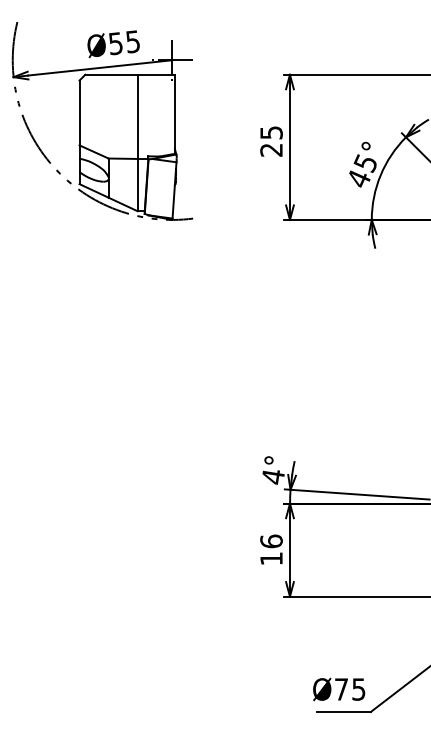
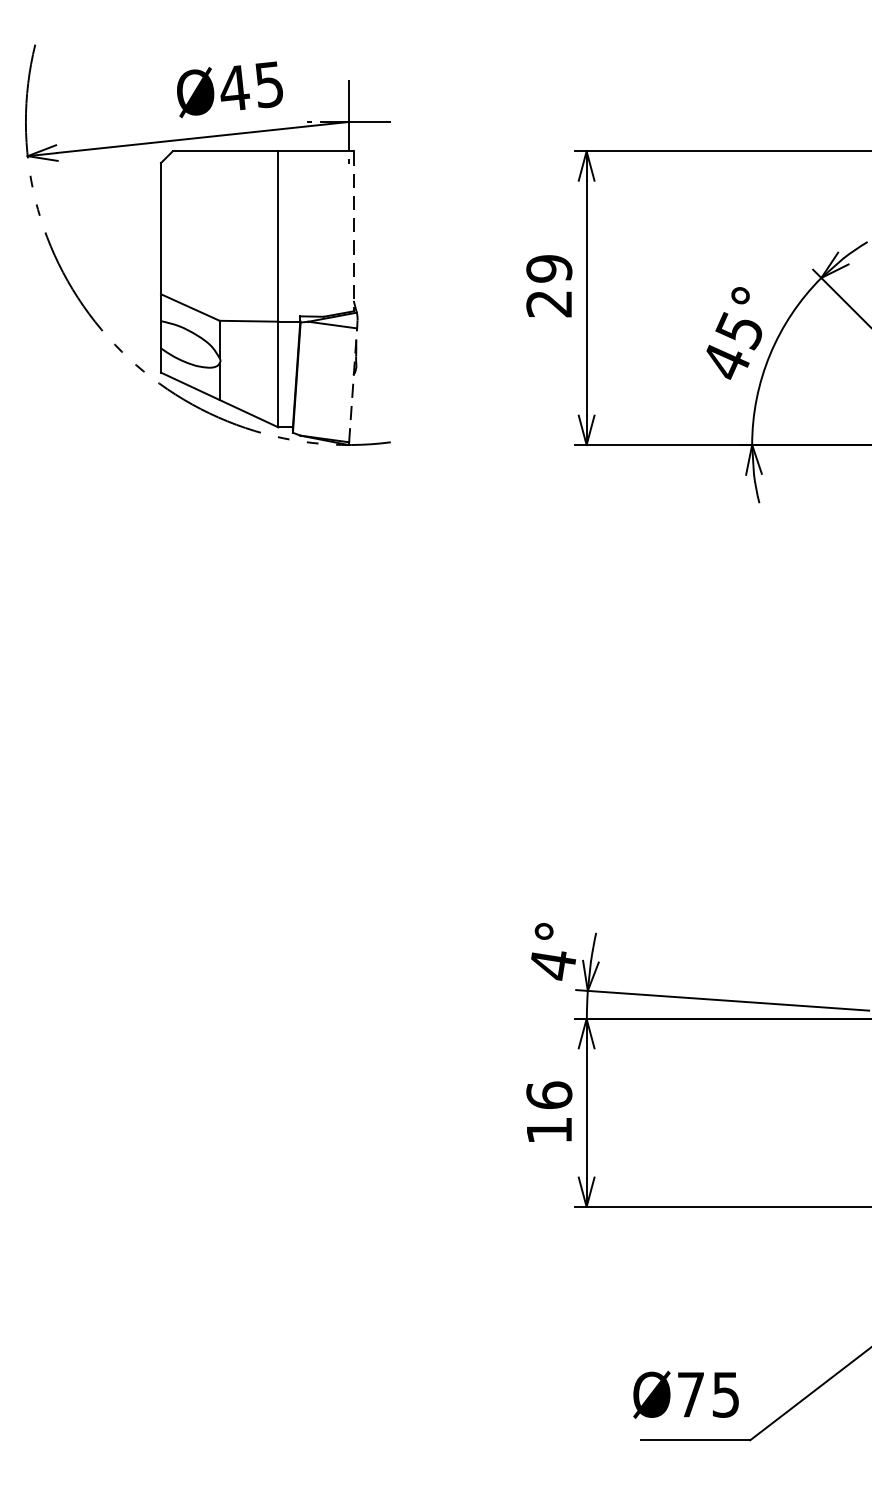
text: (116, 43) -> (235, 88), Ø55 -> Ø45
line: (174, 114) -> (353, 231), solid -> dashed
text: (271, 132) -> (549, 268), 25 -> 29
line: (174, 189) -> (353, 383), solid -> dashed

